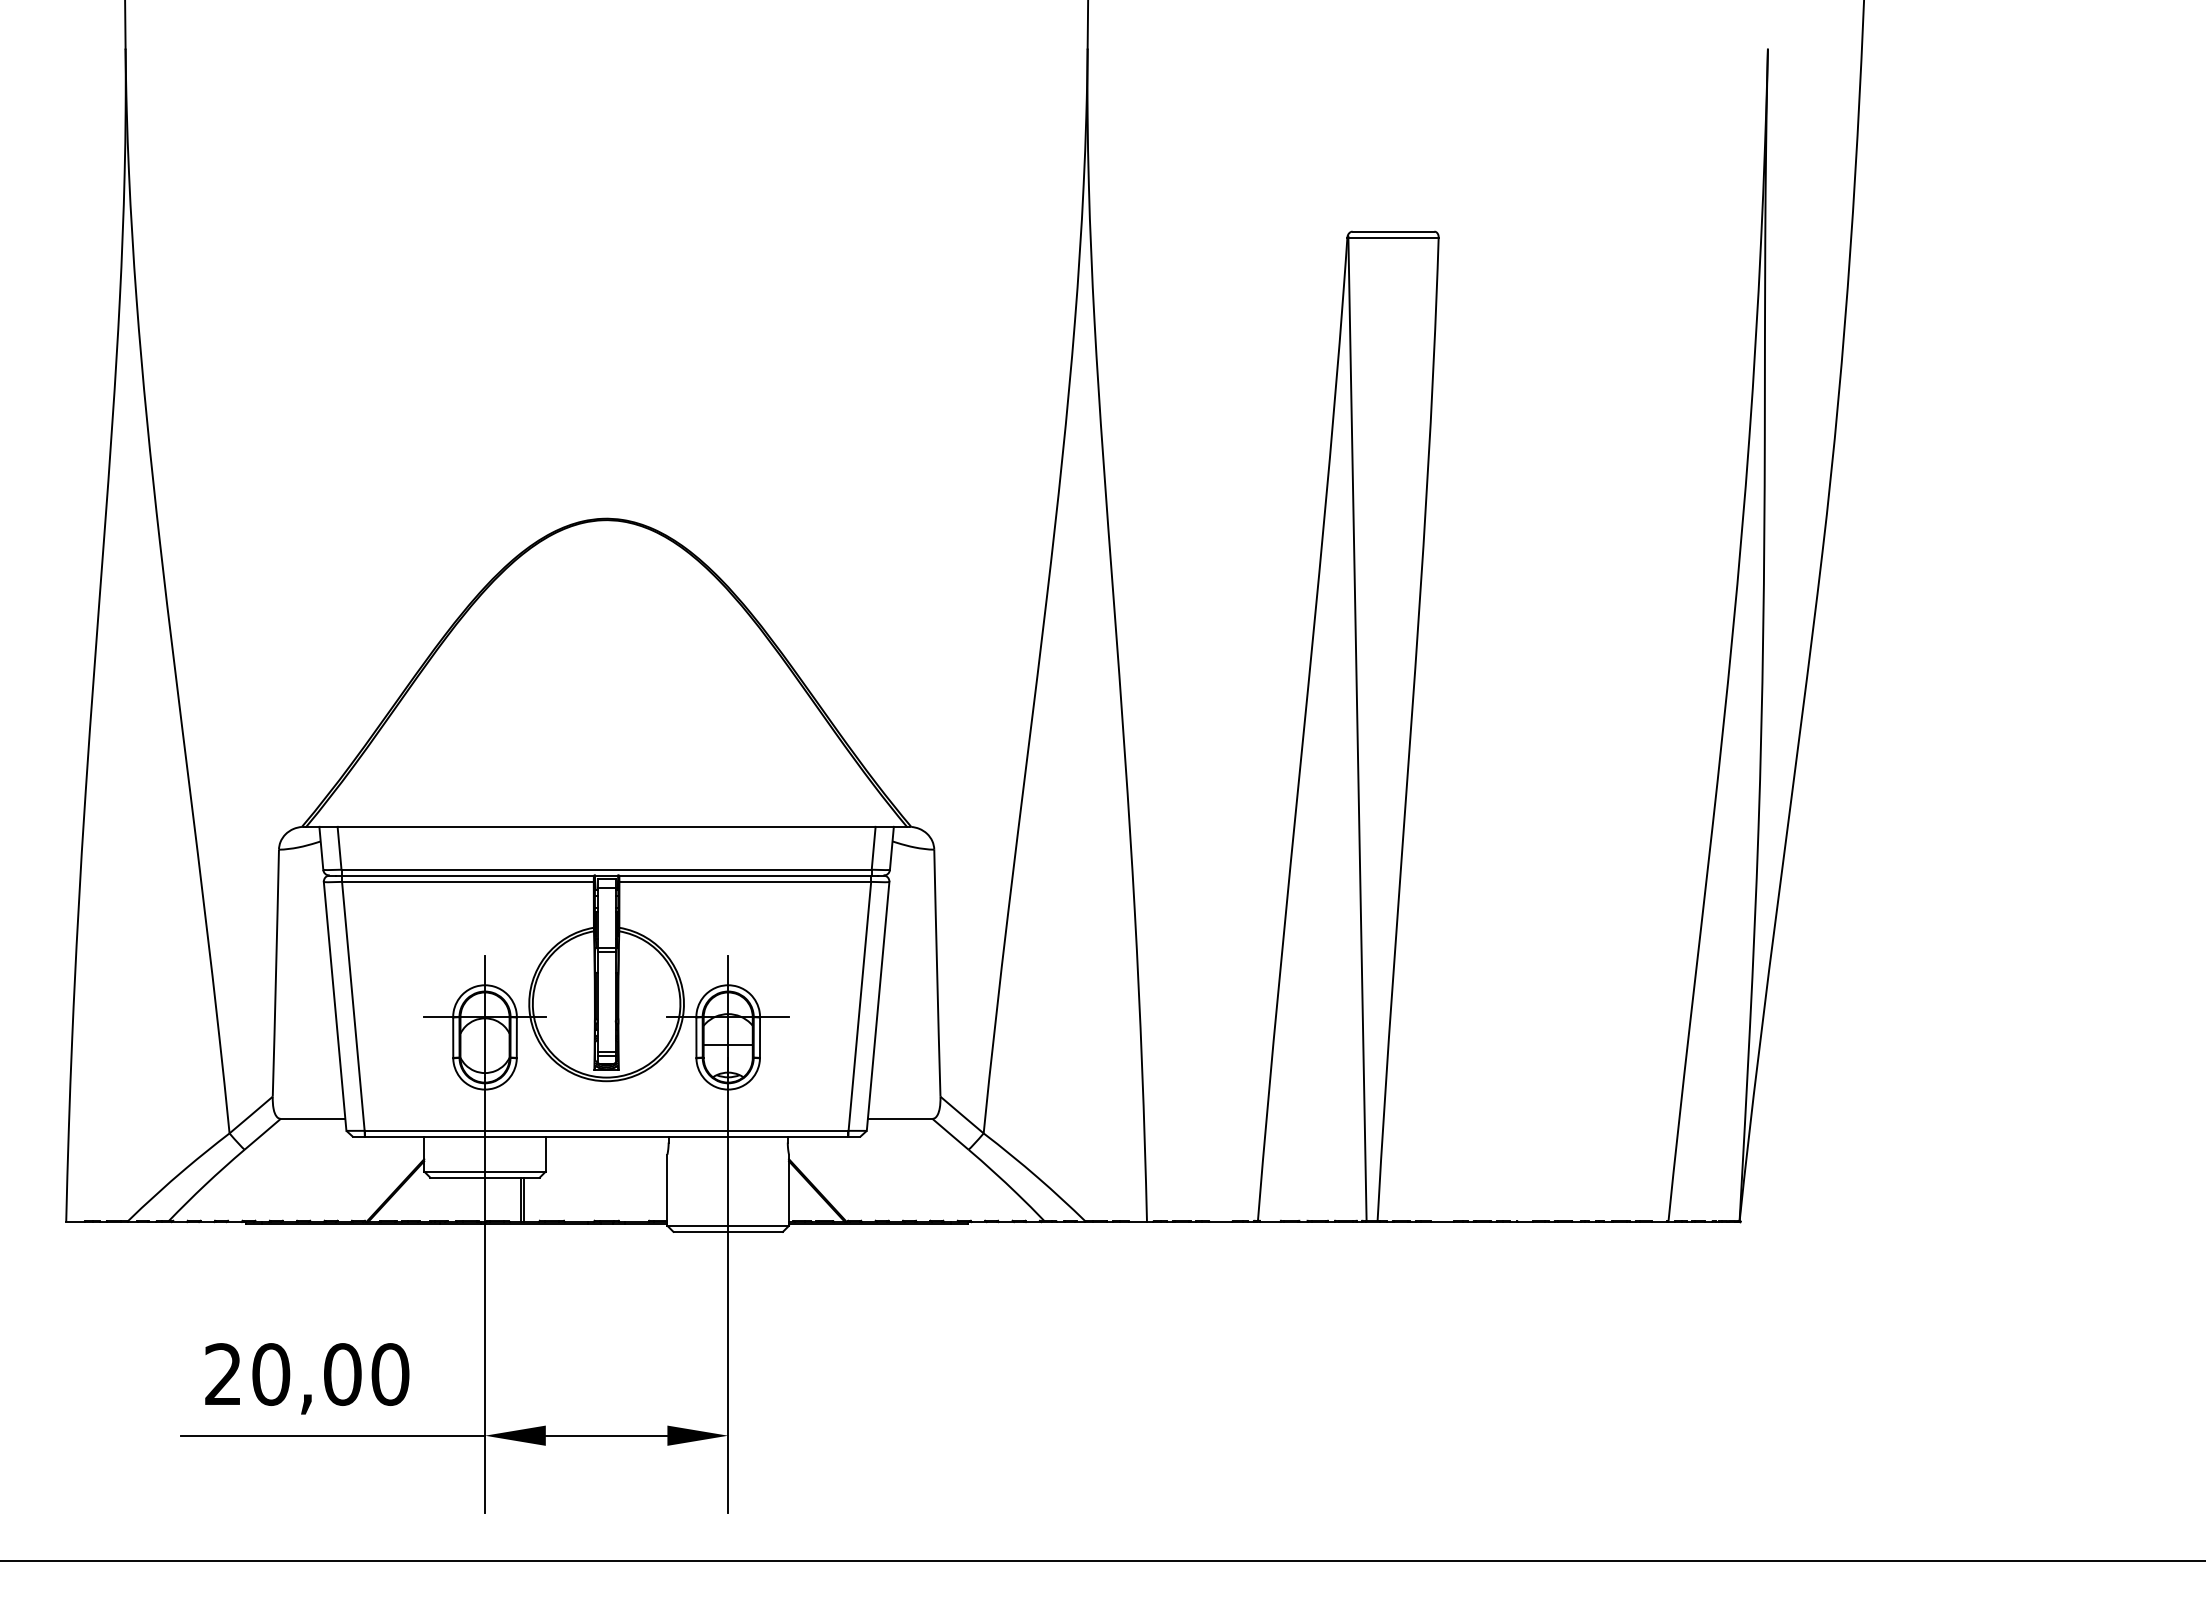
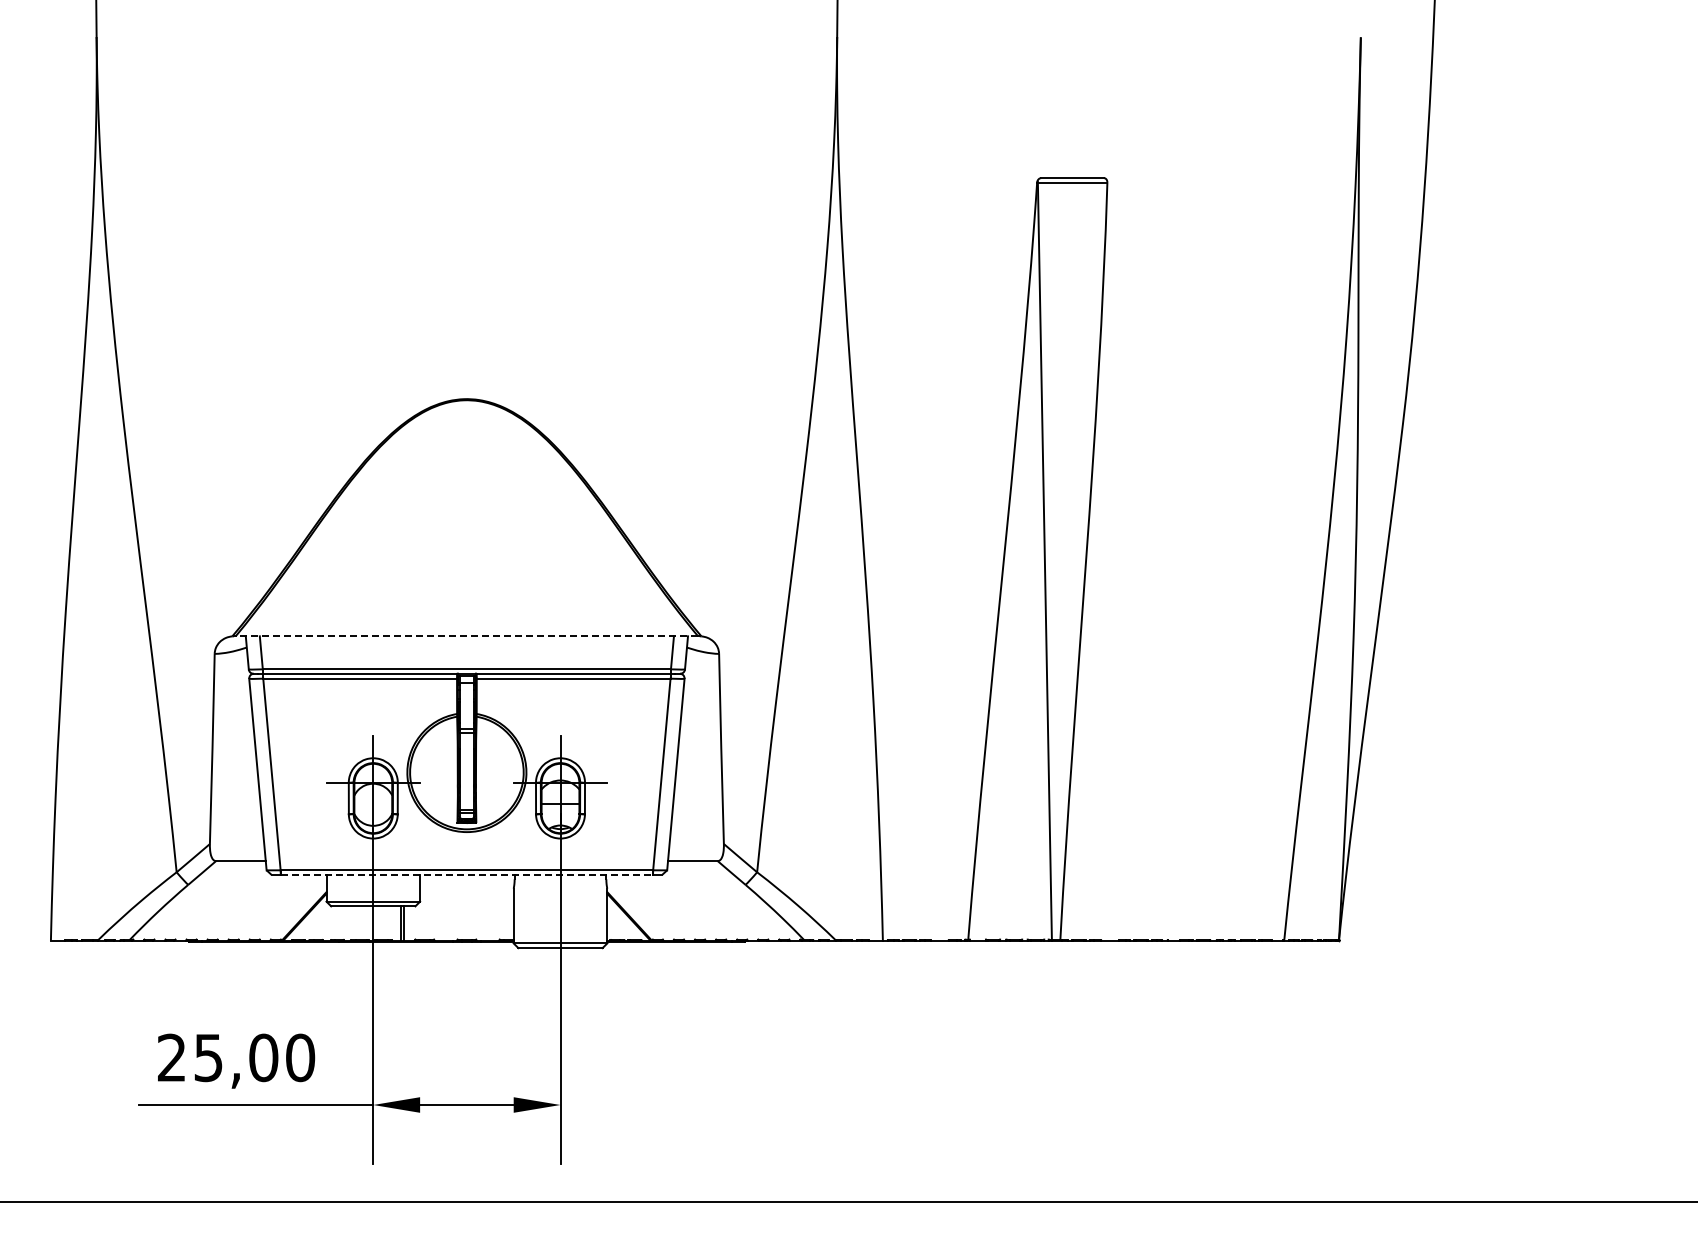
line: (606, 827) -> (466, 636), solid -> dashed
line: (606, 1137) -> (466, 875), solid -> dashed
text: (270, 1374) -> (208, 1057), 20,00 -> 25,00

